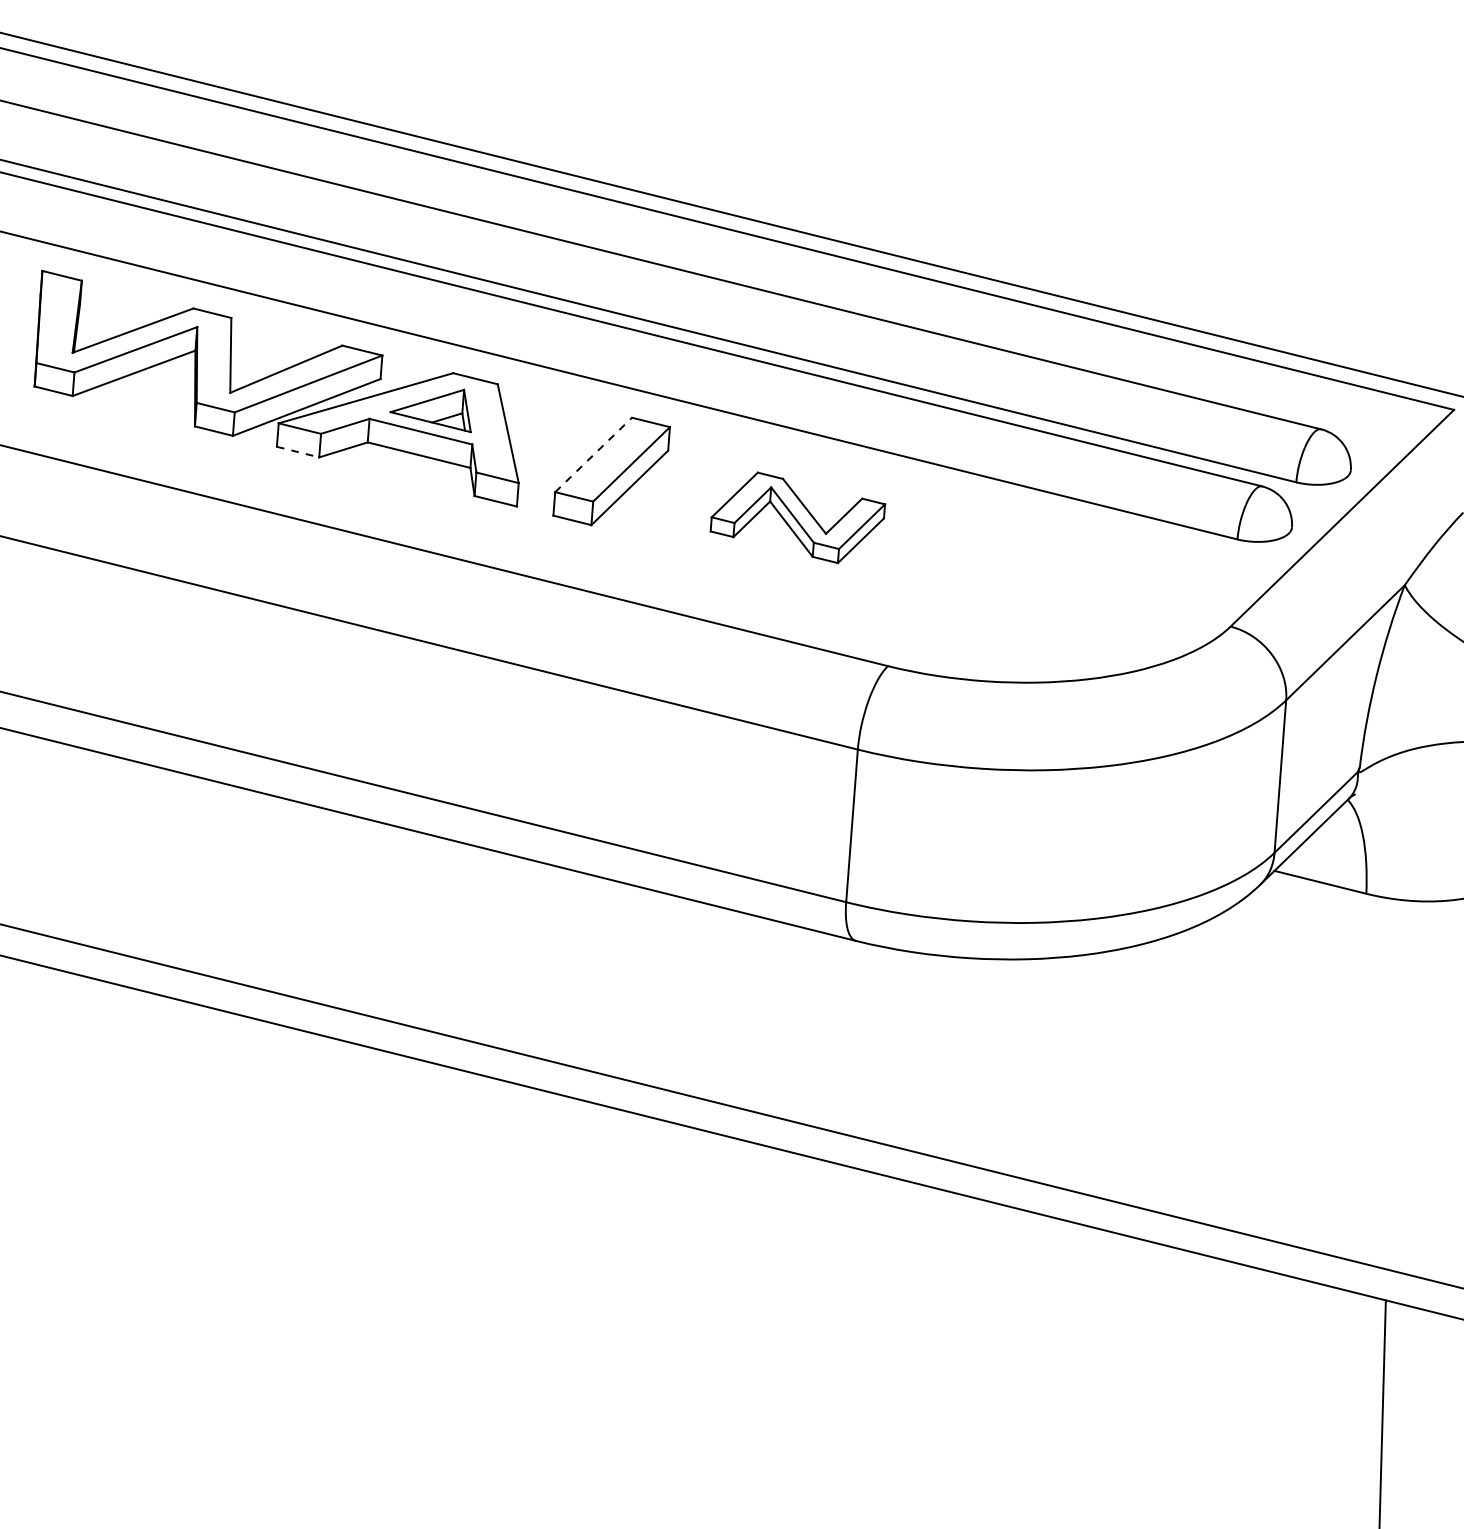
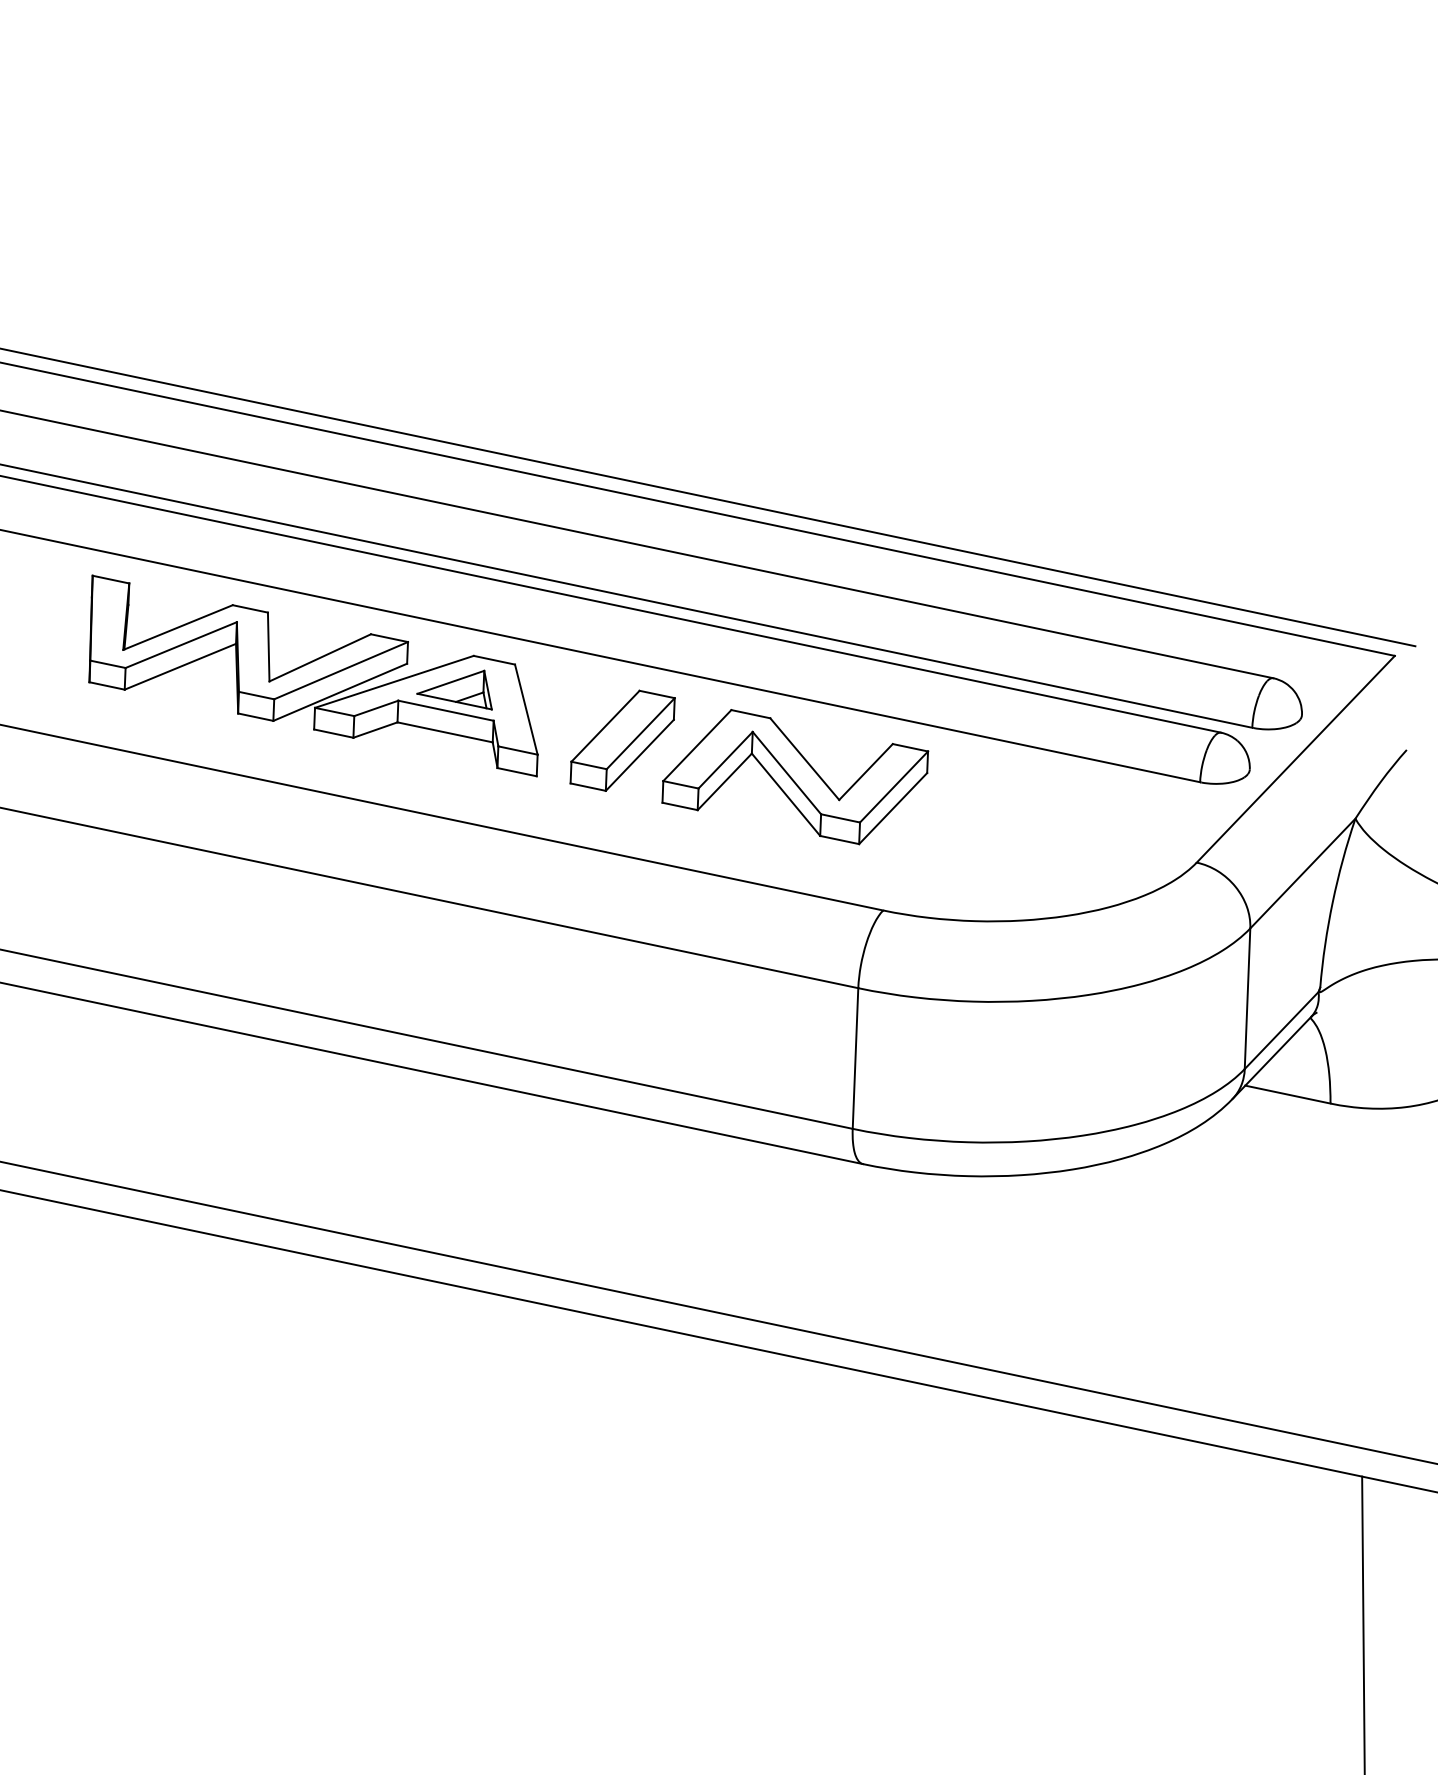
line: (298, 451) -> (334, 733), dashed -> solid
line: (593, 454) -> (605, 725), dashed -> solid
part: (798, 518) -> (795, 777), size x1.67

